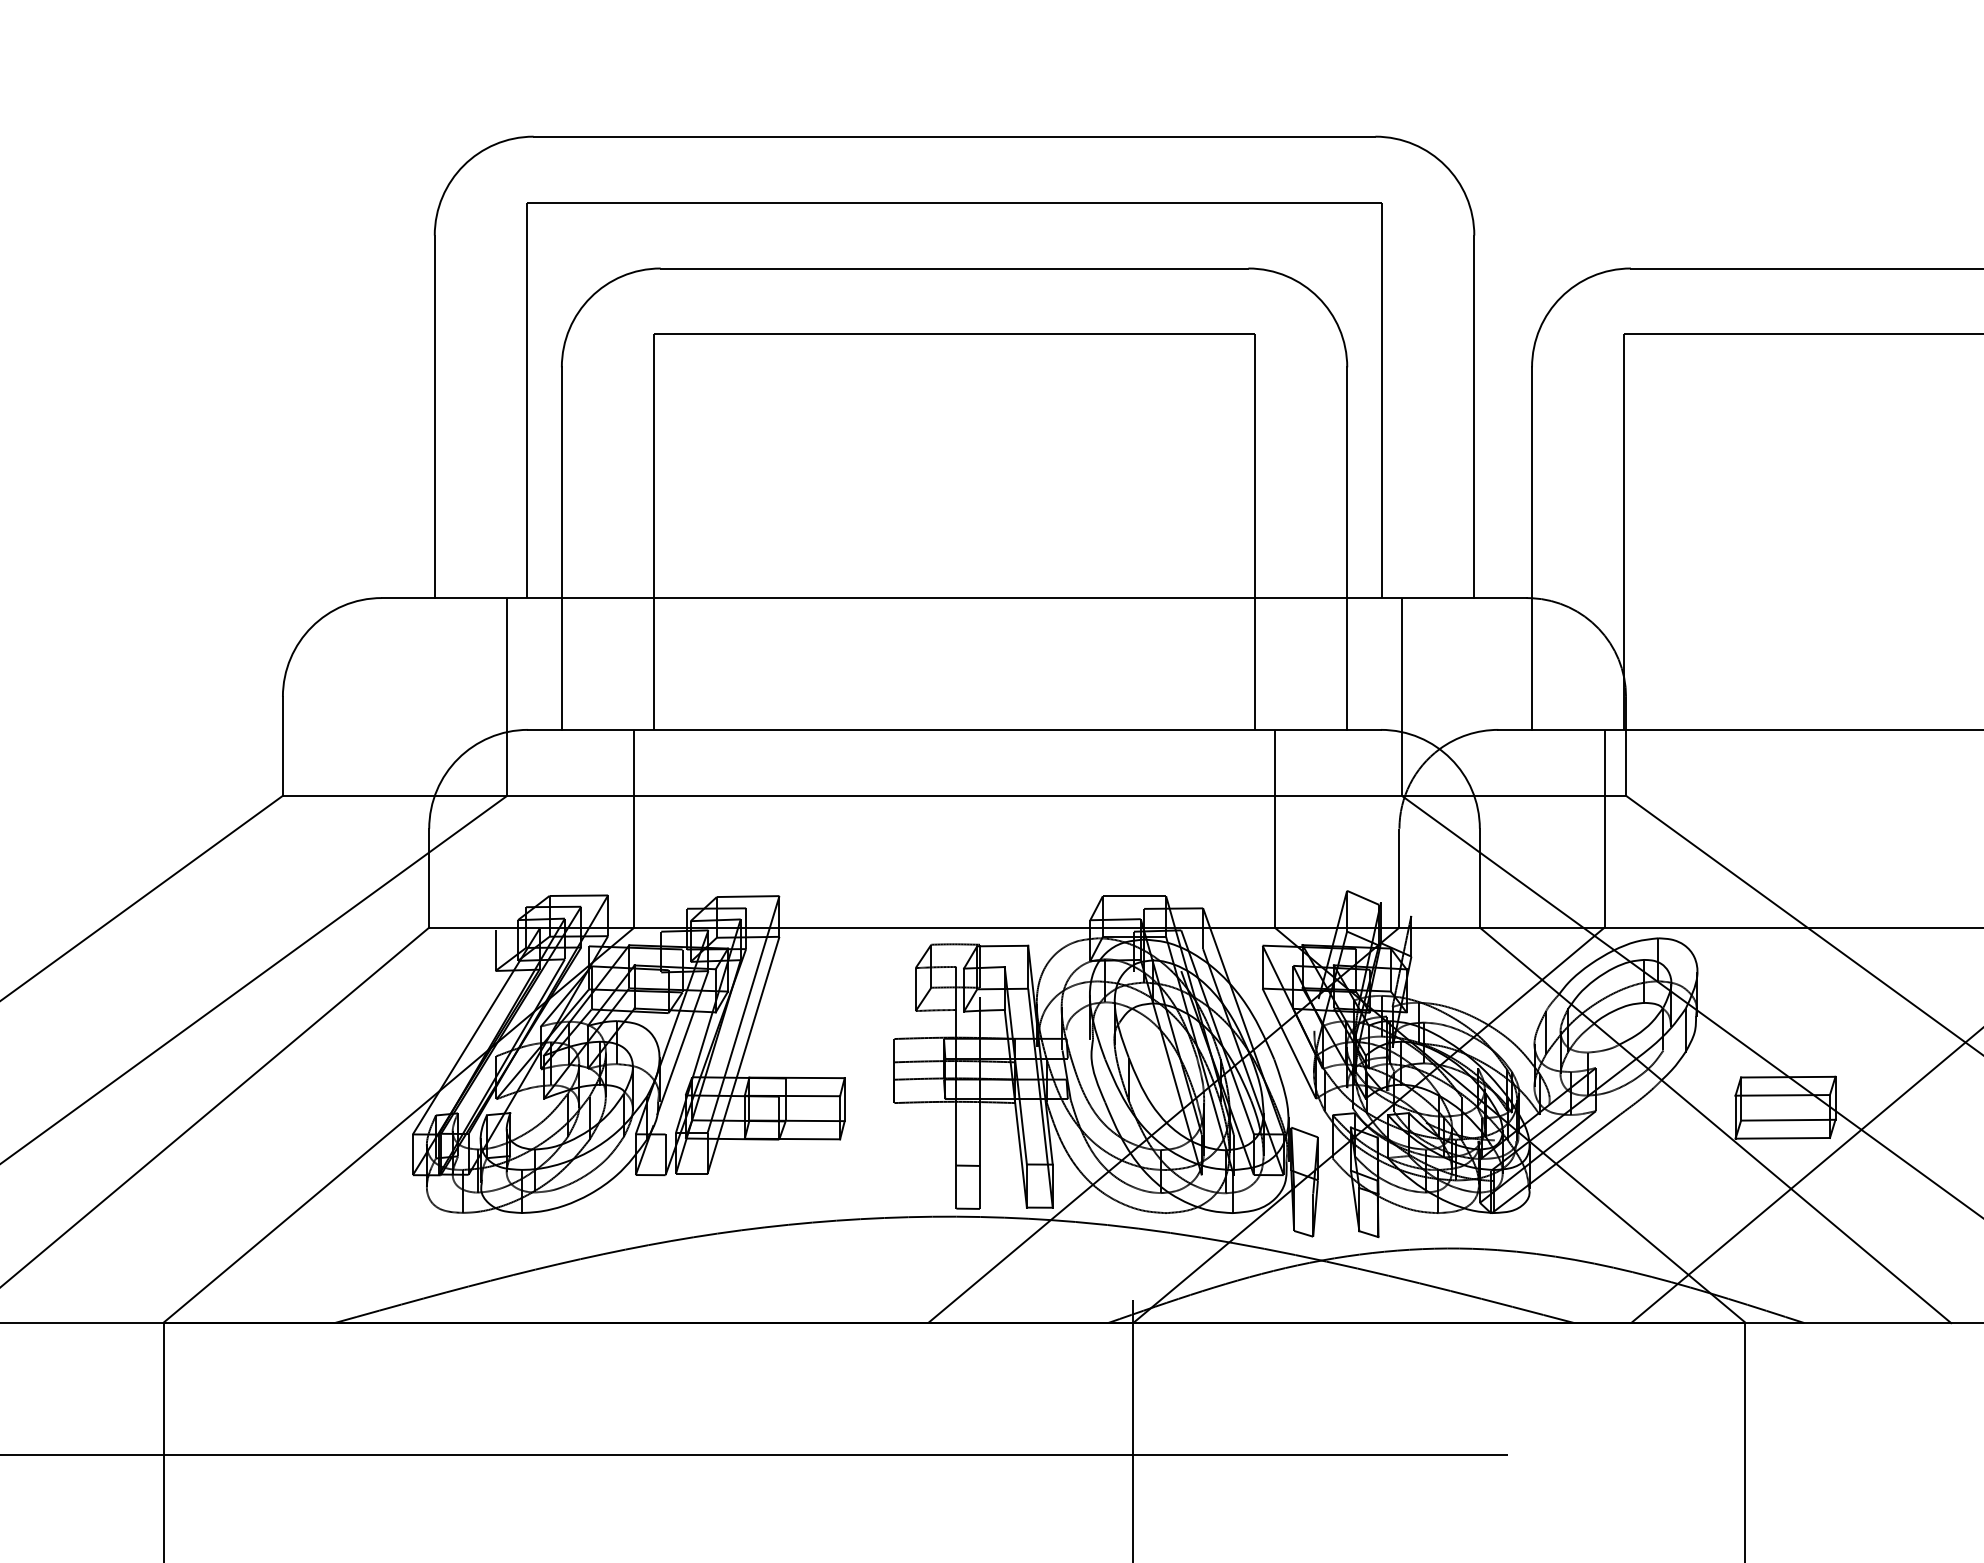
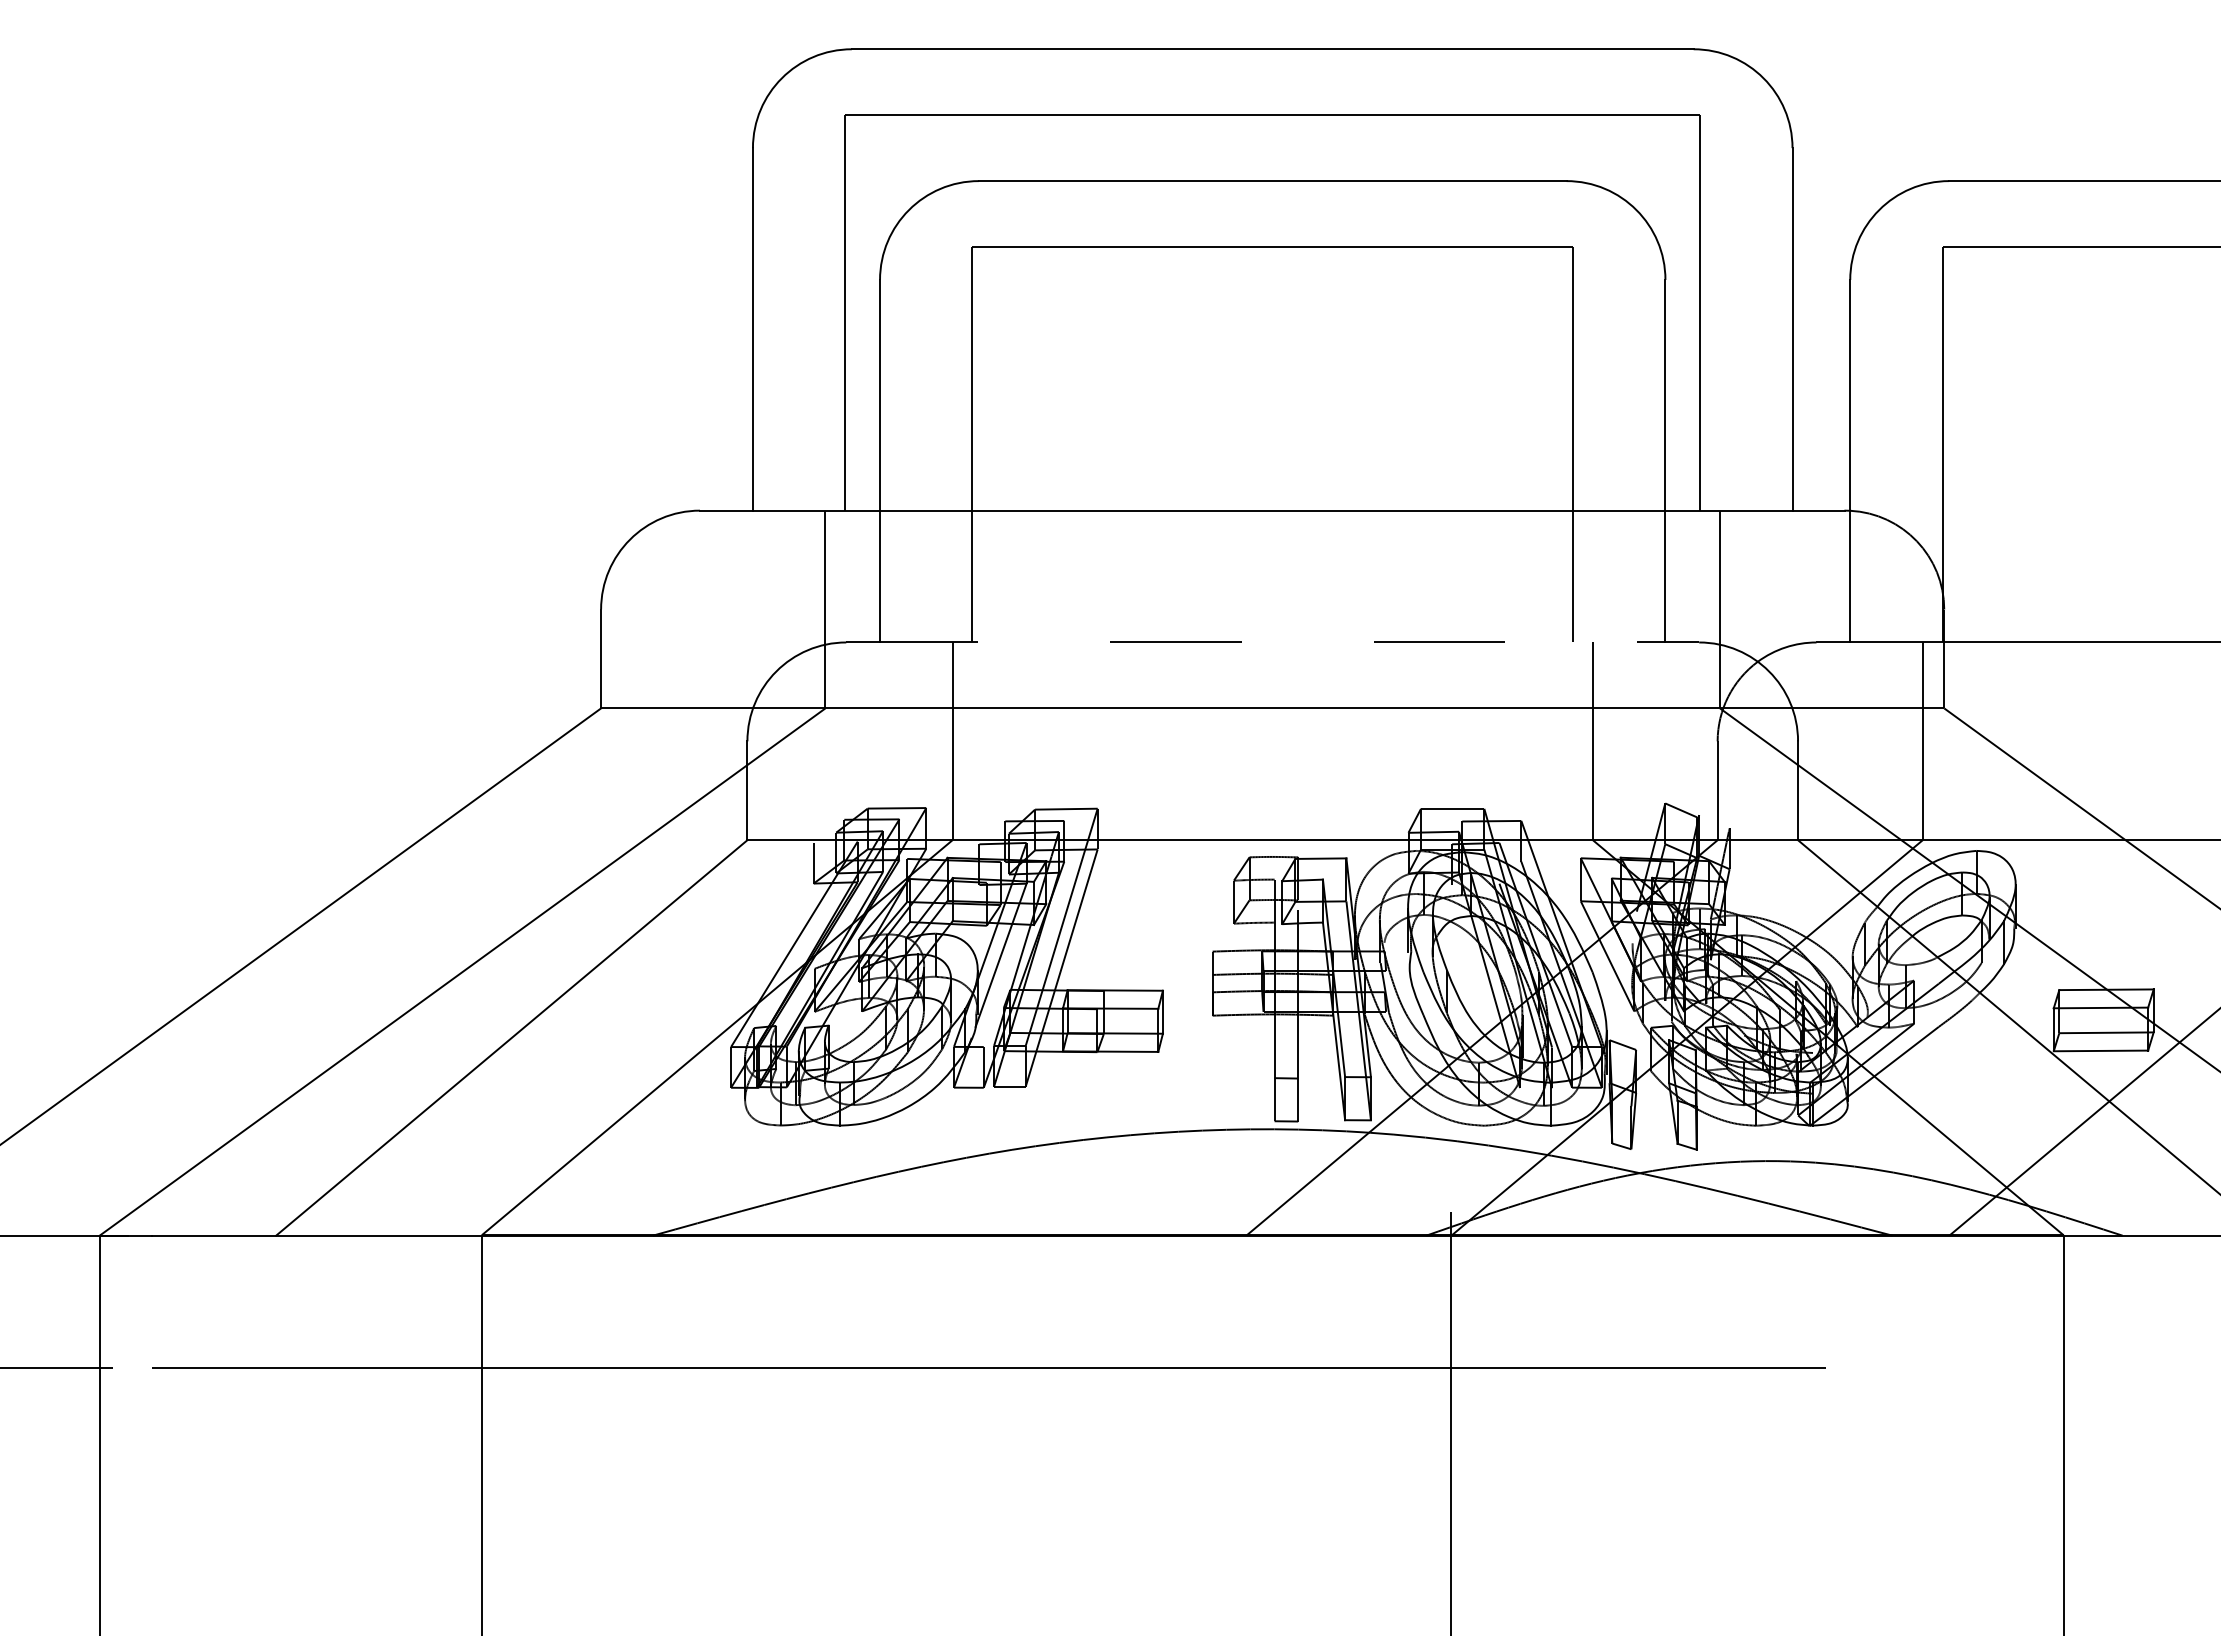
line: (955, 729) -> (1273, 642), solid -> dashed

